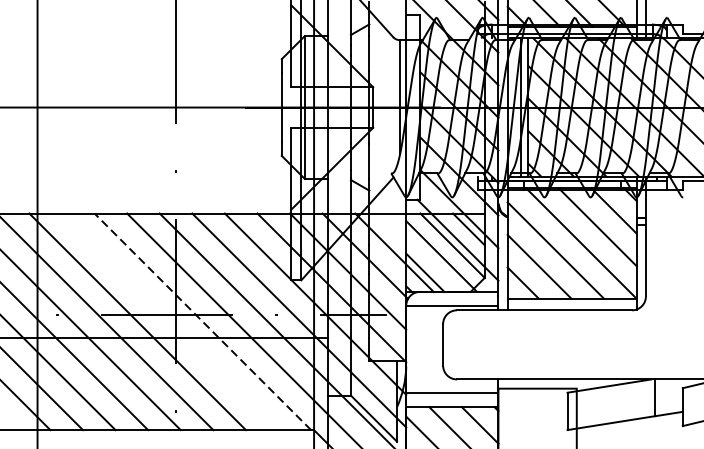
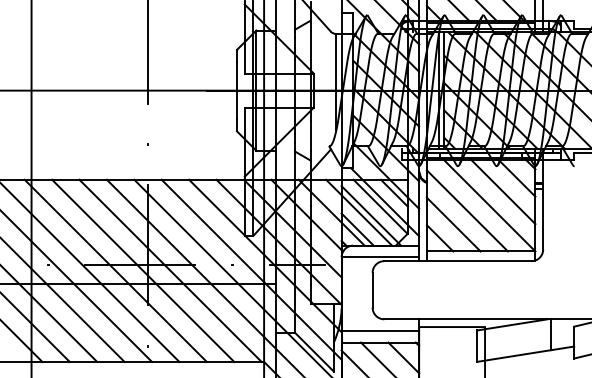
line: (427, 252) -> (359, 212), added
line: (170, 321) -> (143, 270), added
line: (202, 321) -> (170, 270), dashed -> solid

